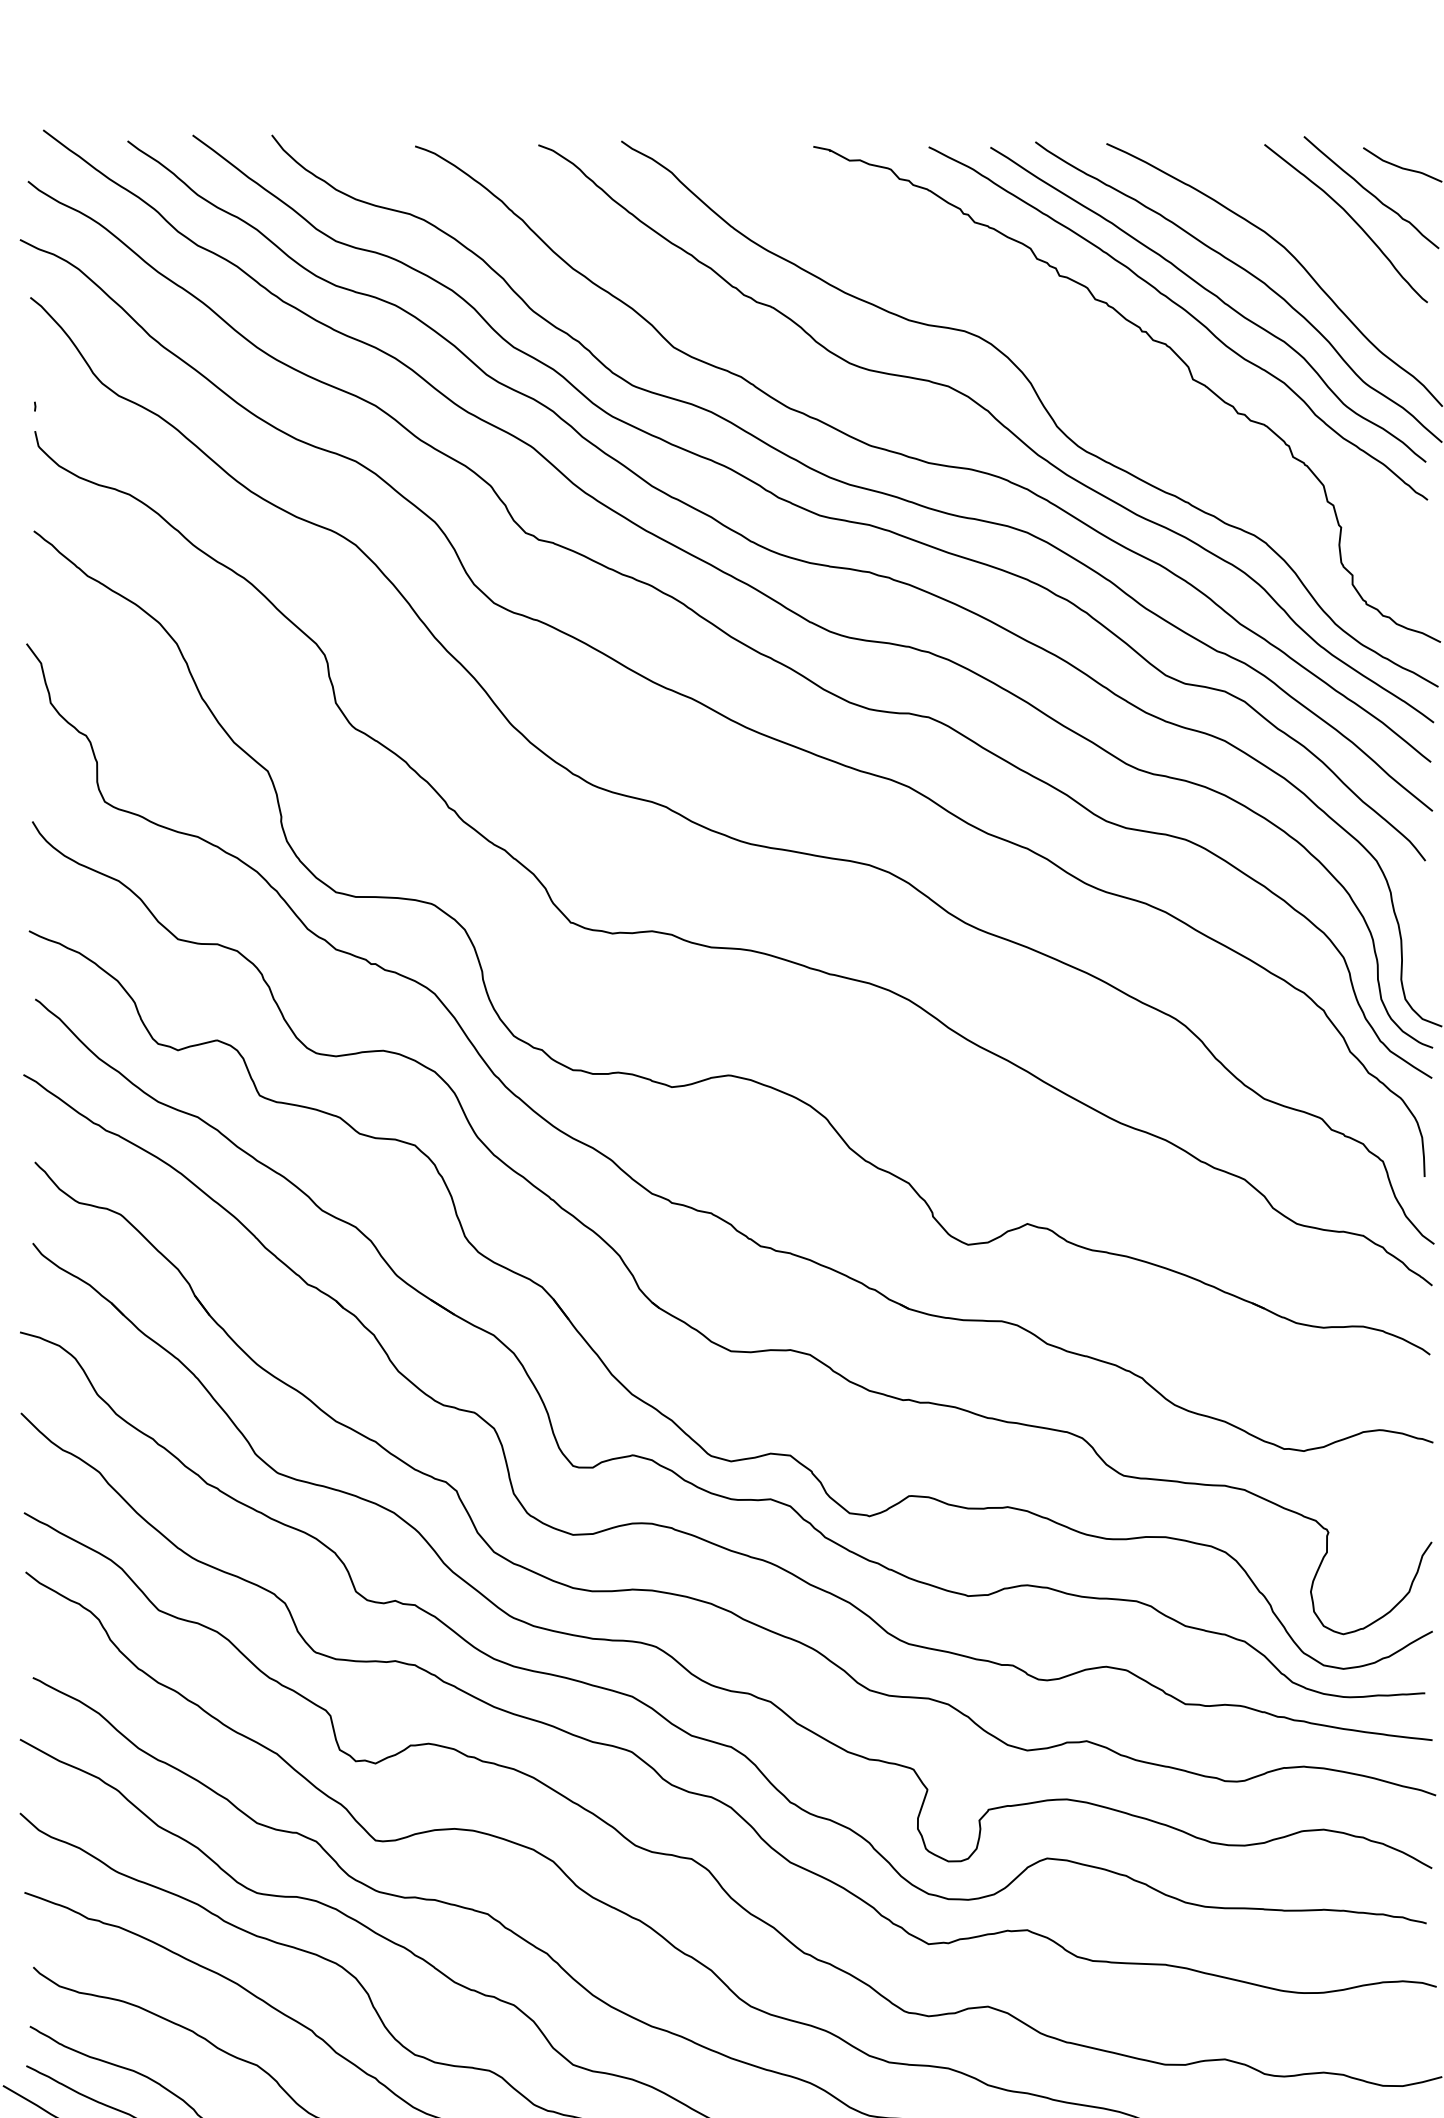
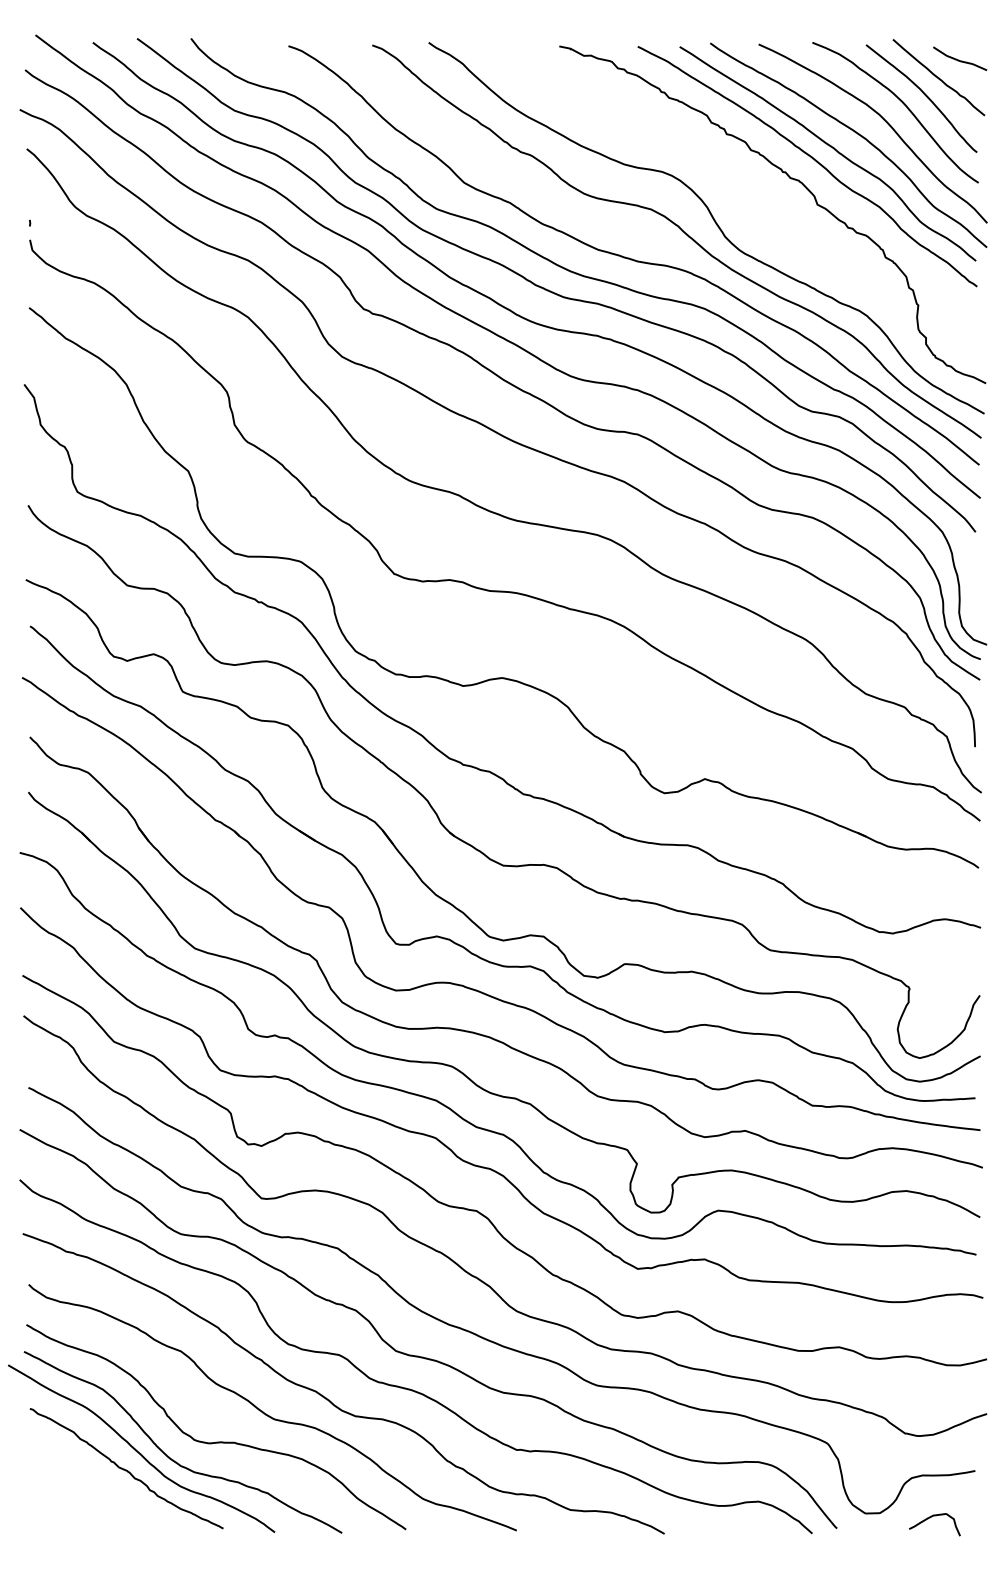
curve: (1319, 232) -> (903, 104), added

